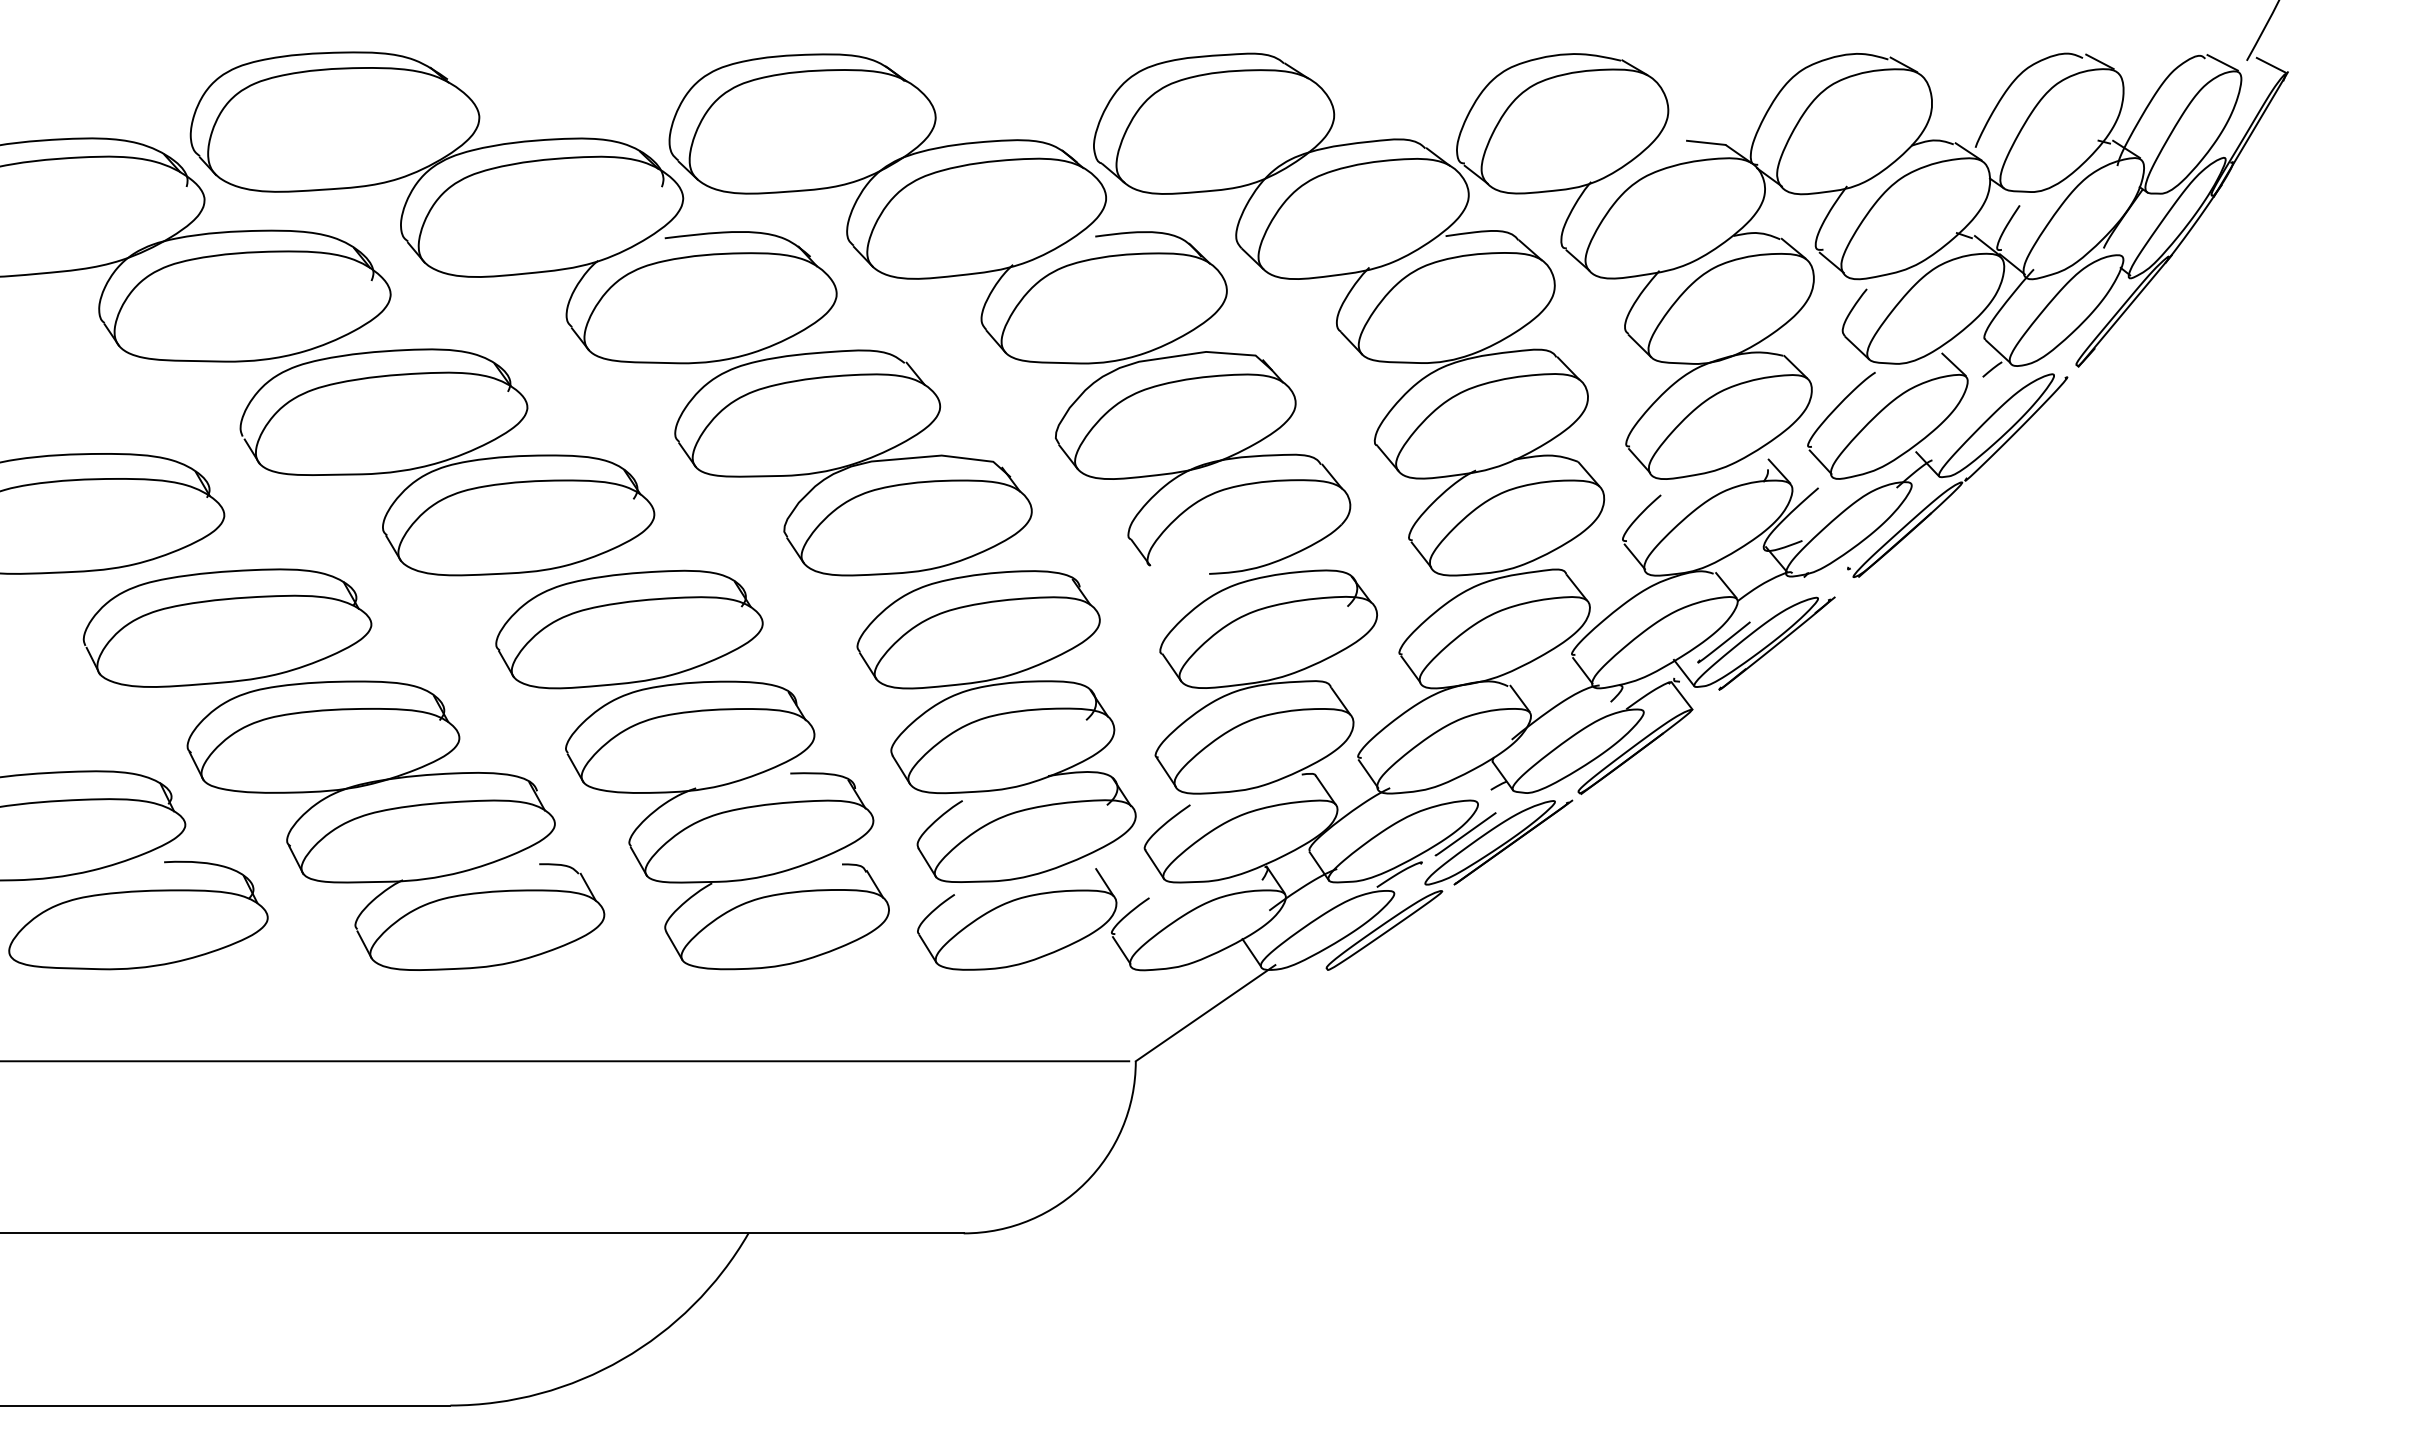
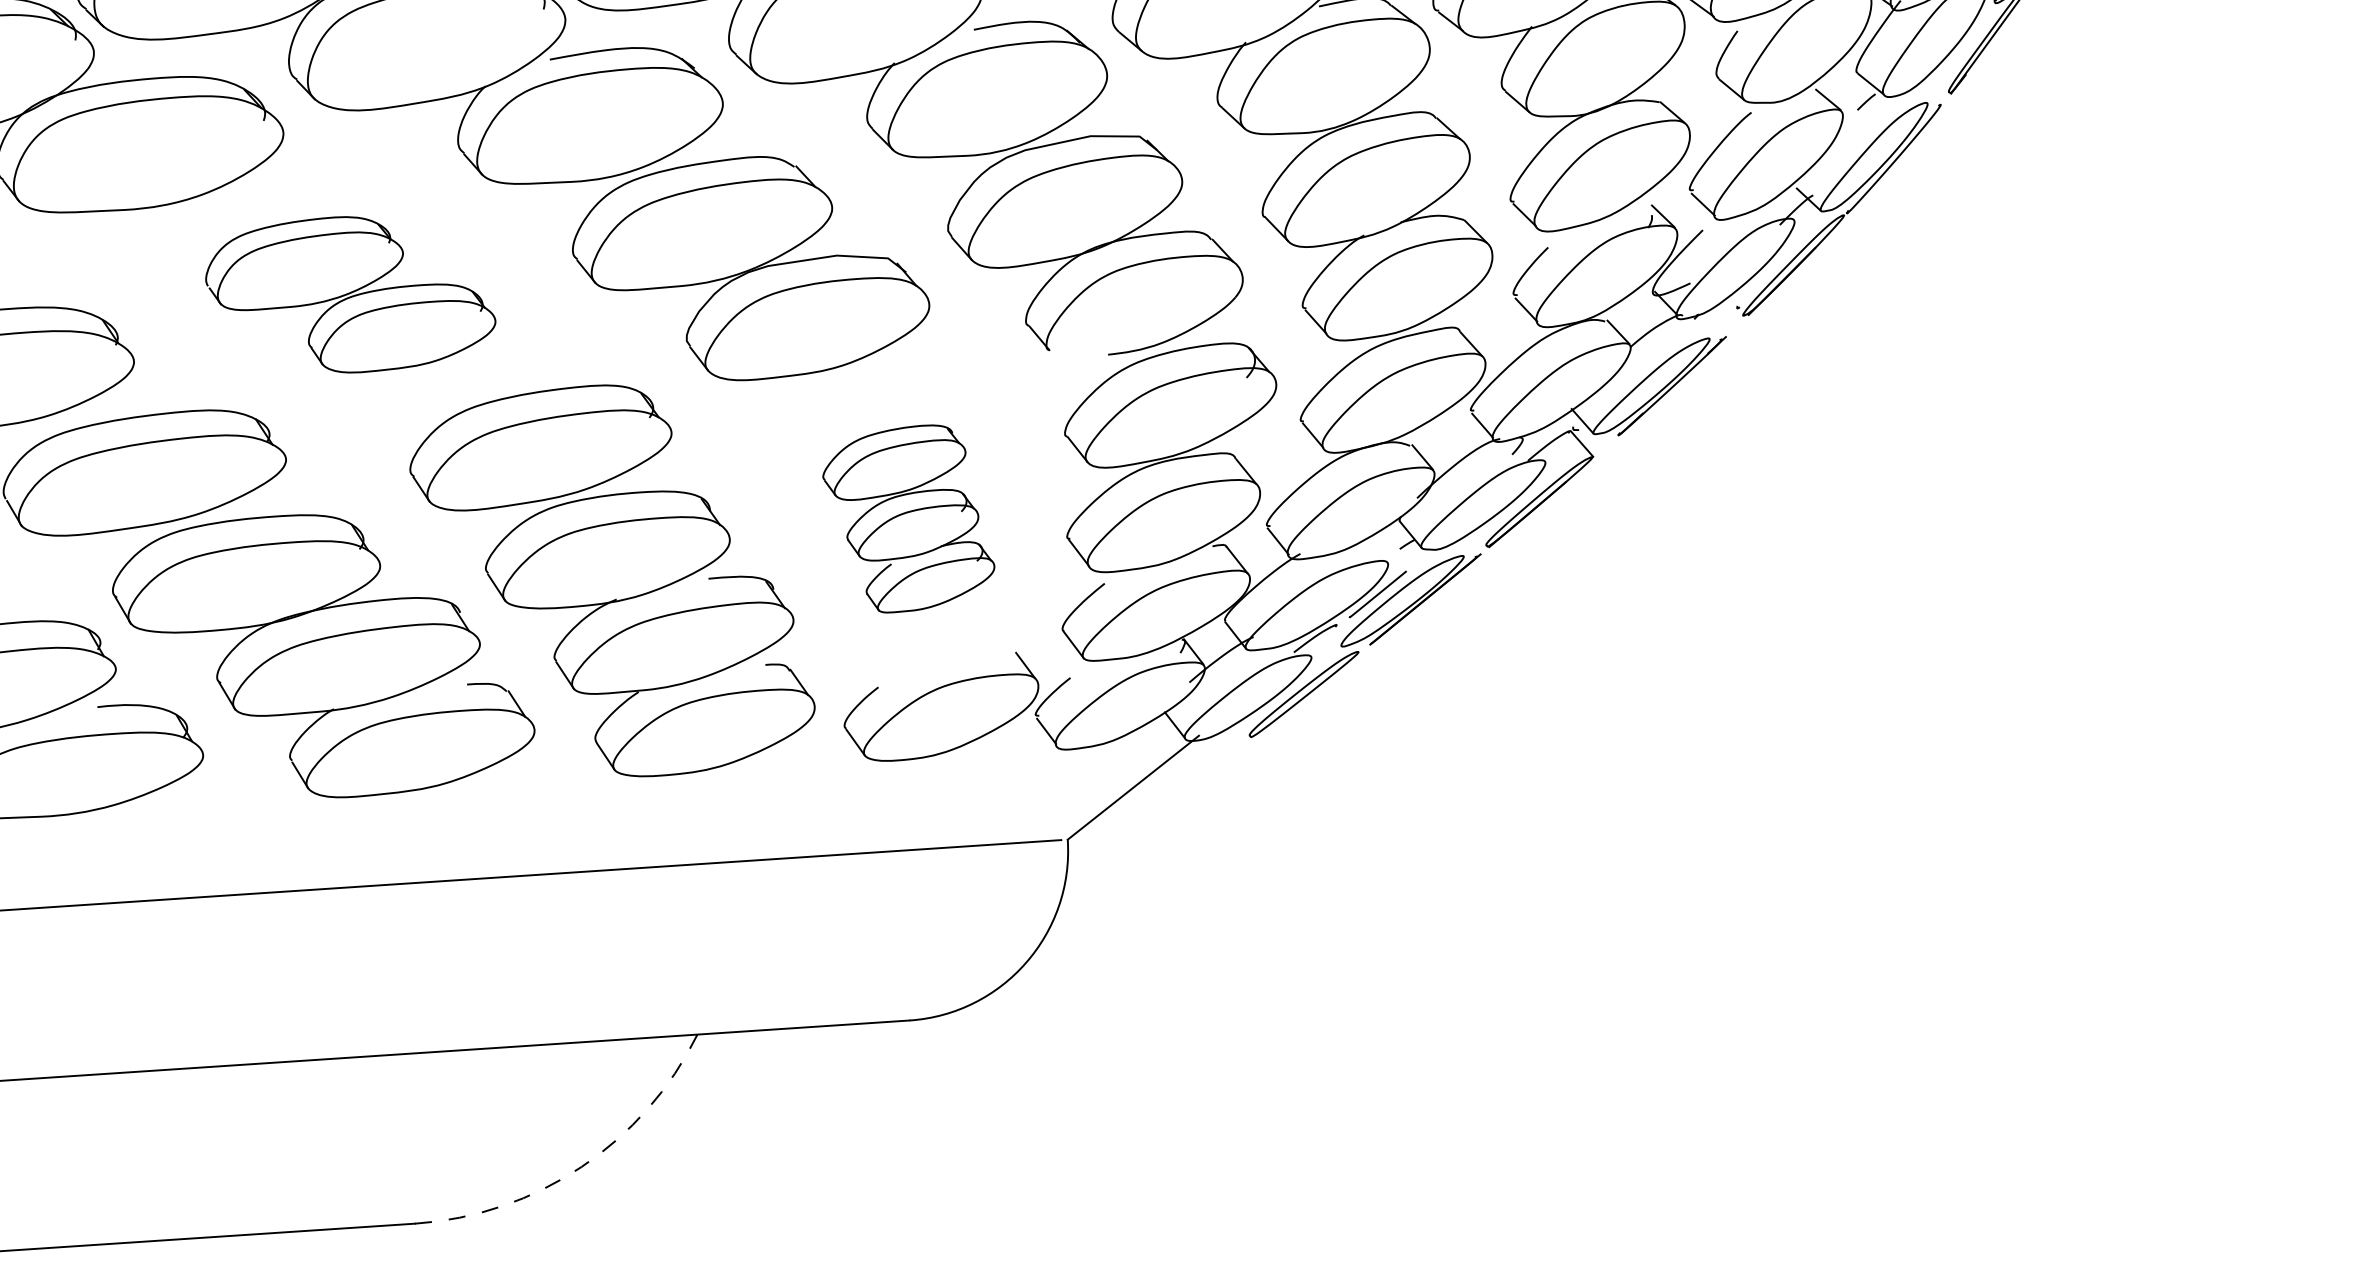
part: (447, 462) -> (350, 294), size x0.7
curve: (1723, 642) -> (1619, 388), removed
part: (996, 726) -> (908, 518), size x0.6
arc: (622, 1359) -> (581, 1167), solid -> dashed

